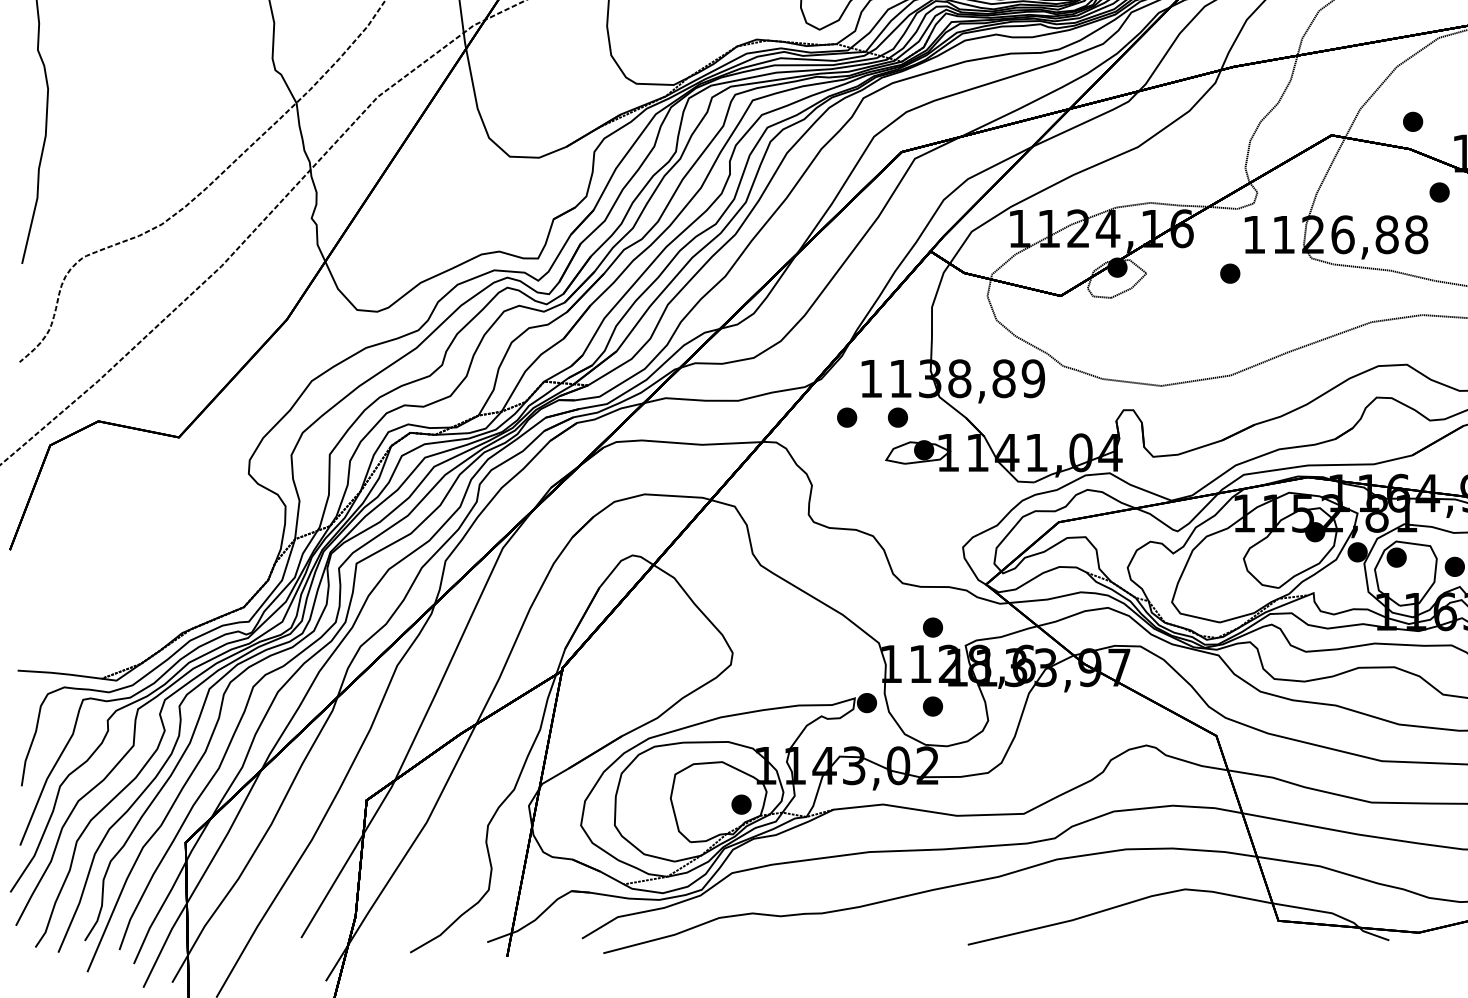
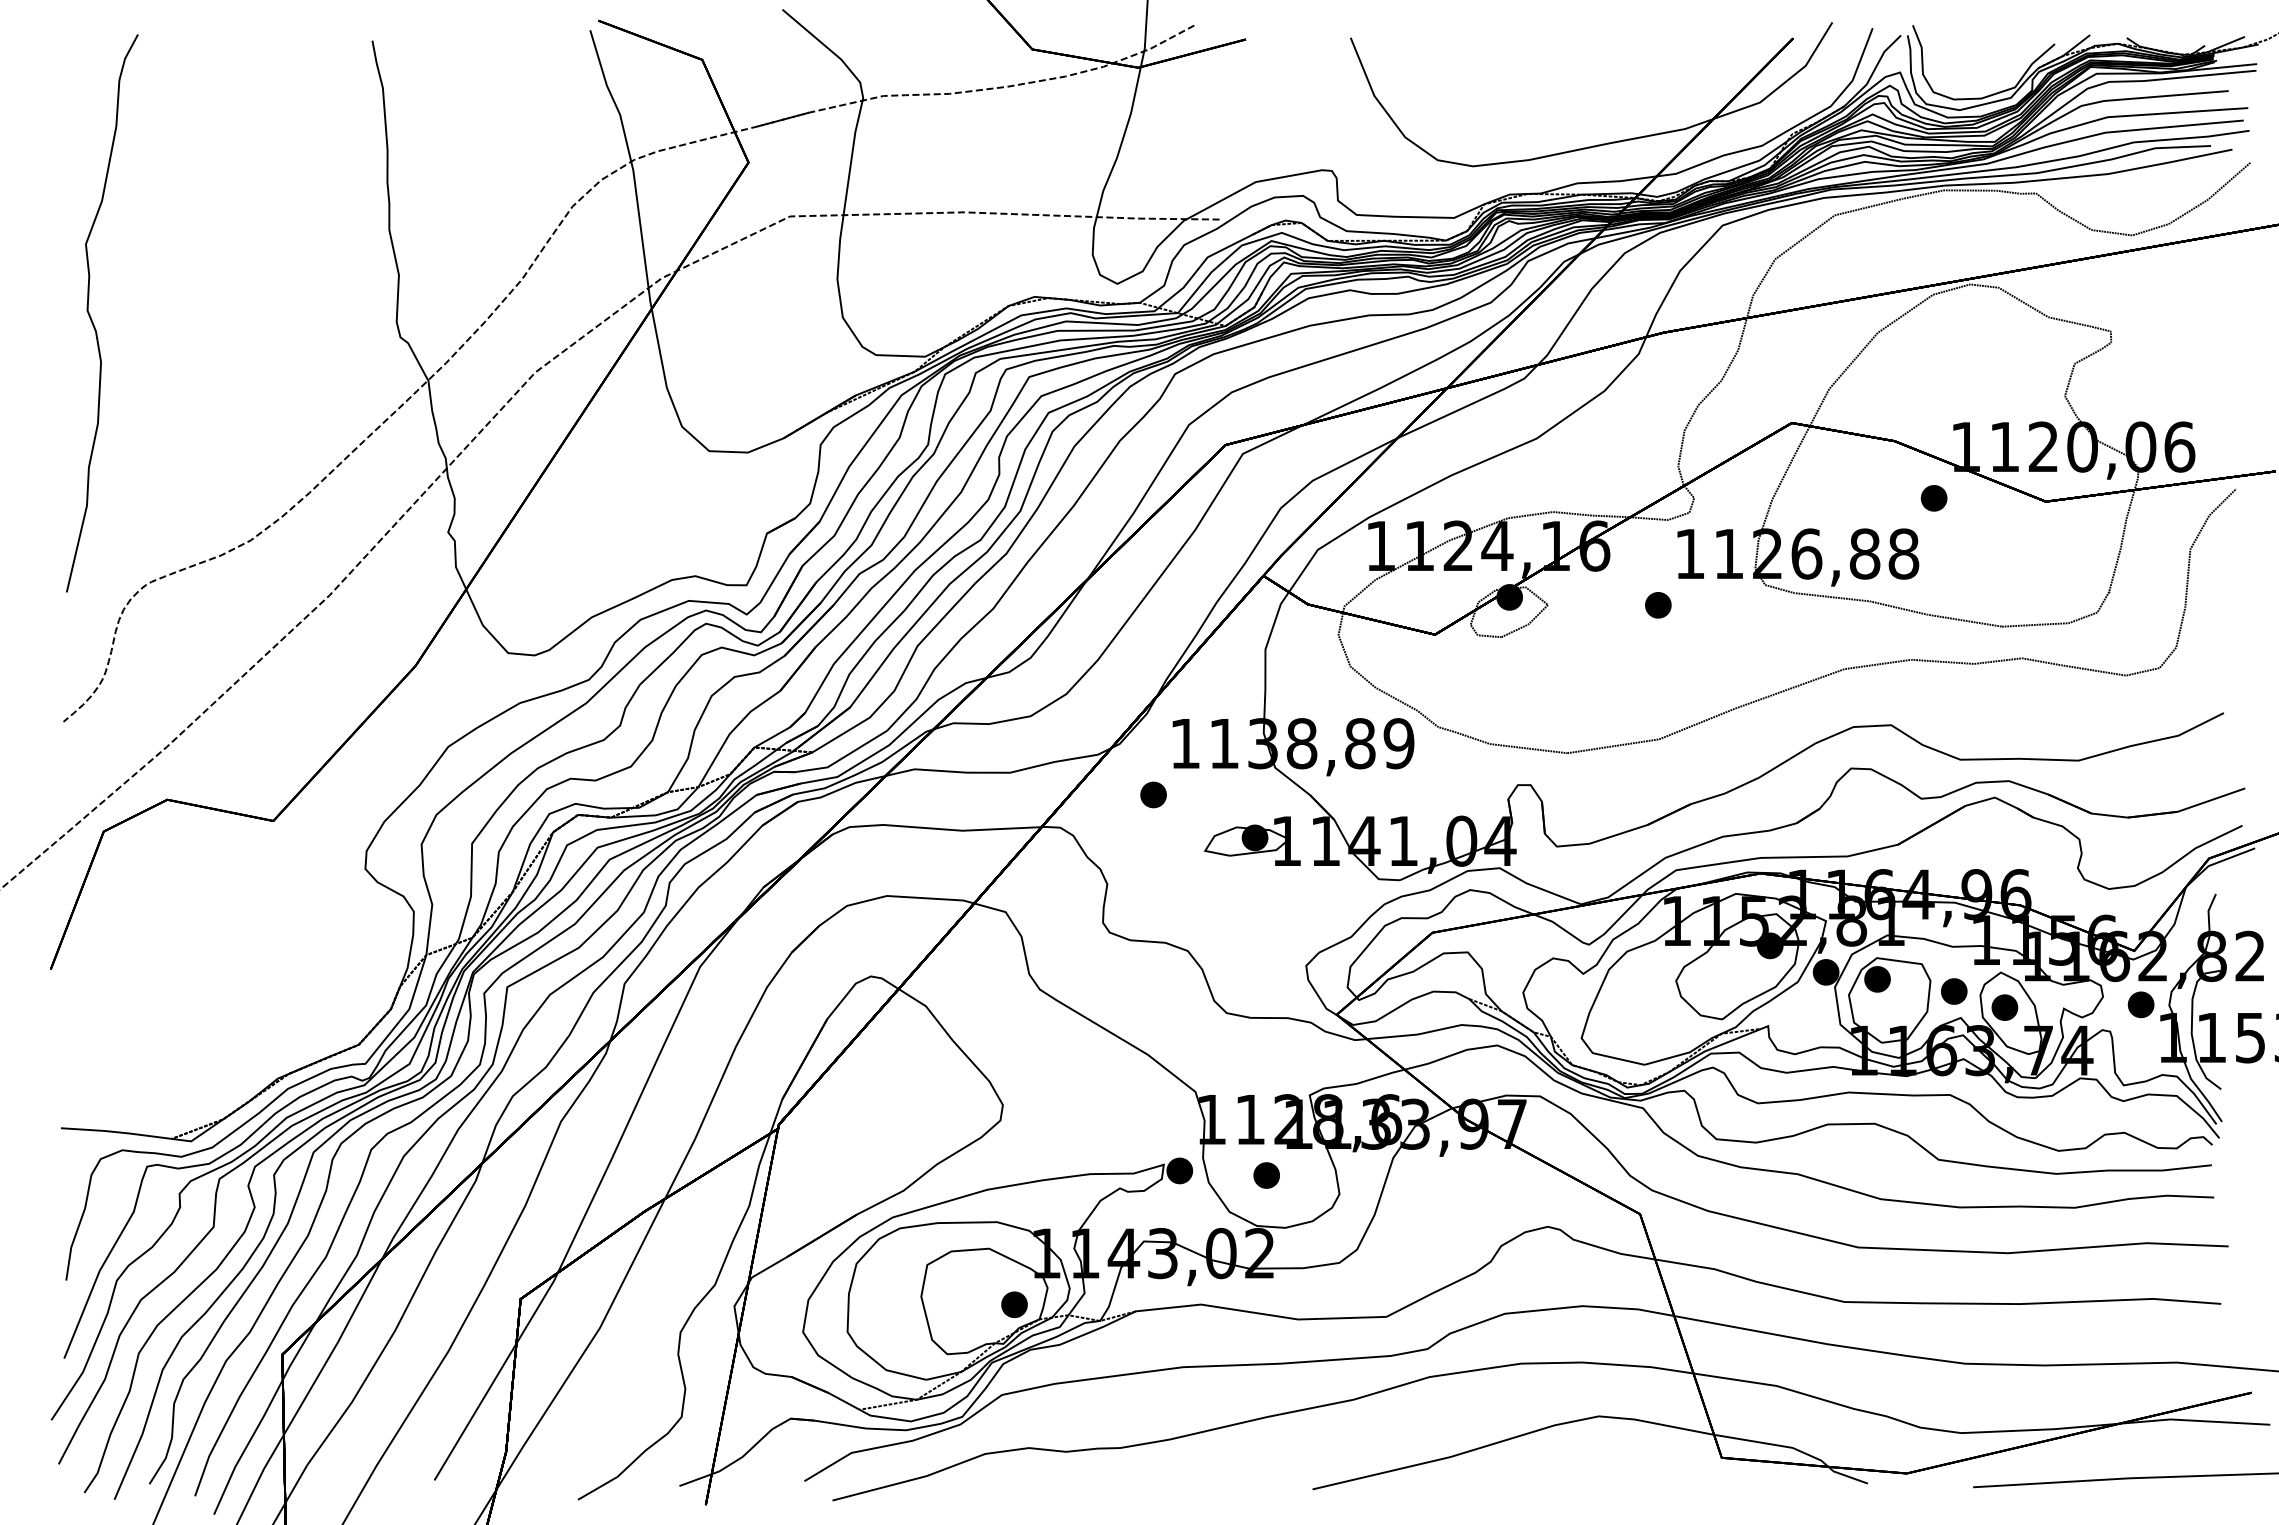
part: (1412, 122) -> (1898, 405), removed
part: (897, 417) -> (1220, 794), removed
part: (932, 627) -> (1266, 1071), removed

